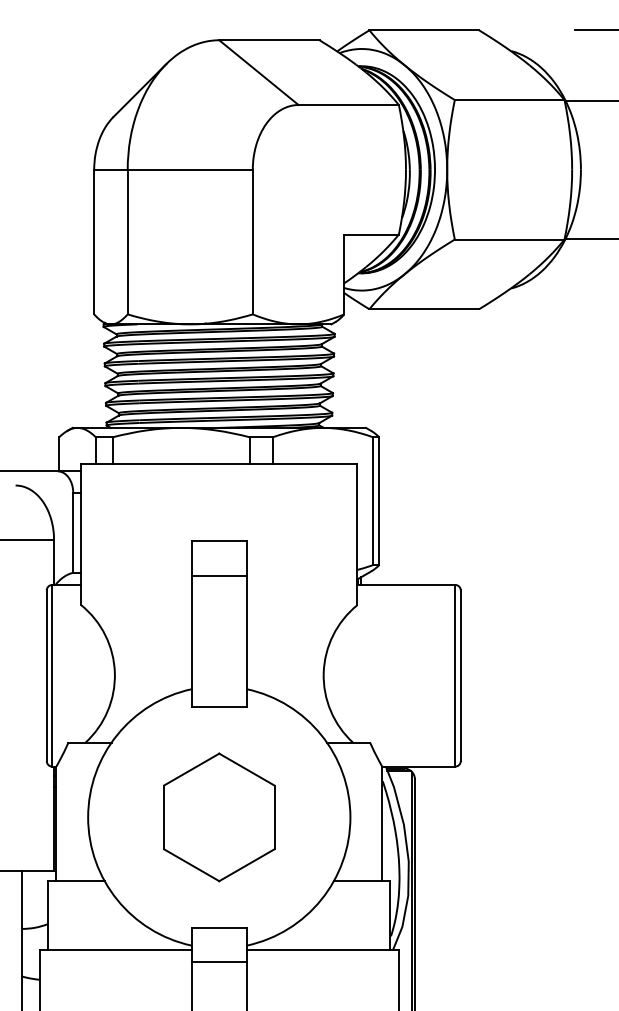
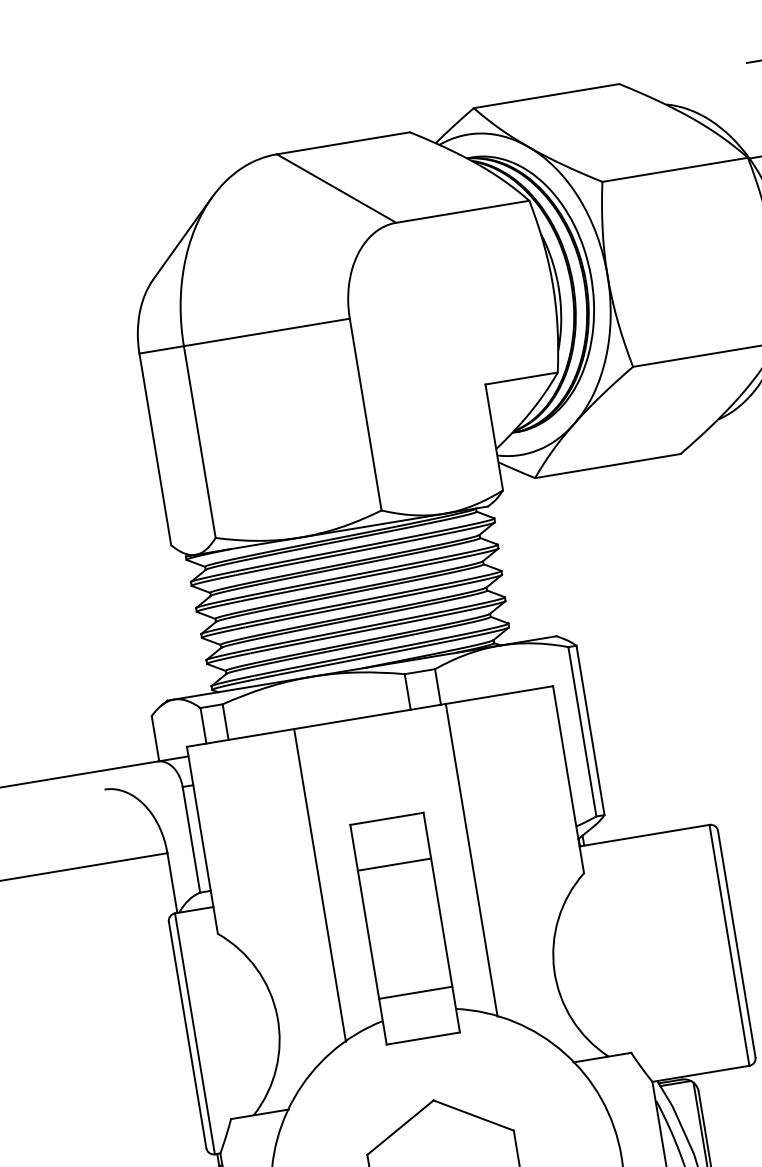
line: (162, 581) -> (320, 884), added
line: (276, 581) -> (471, 859), added
line: (218, 672) -> (414, 992), added

